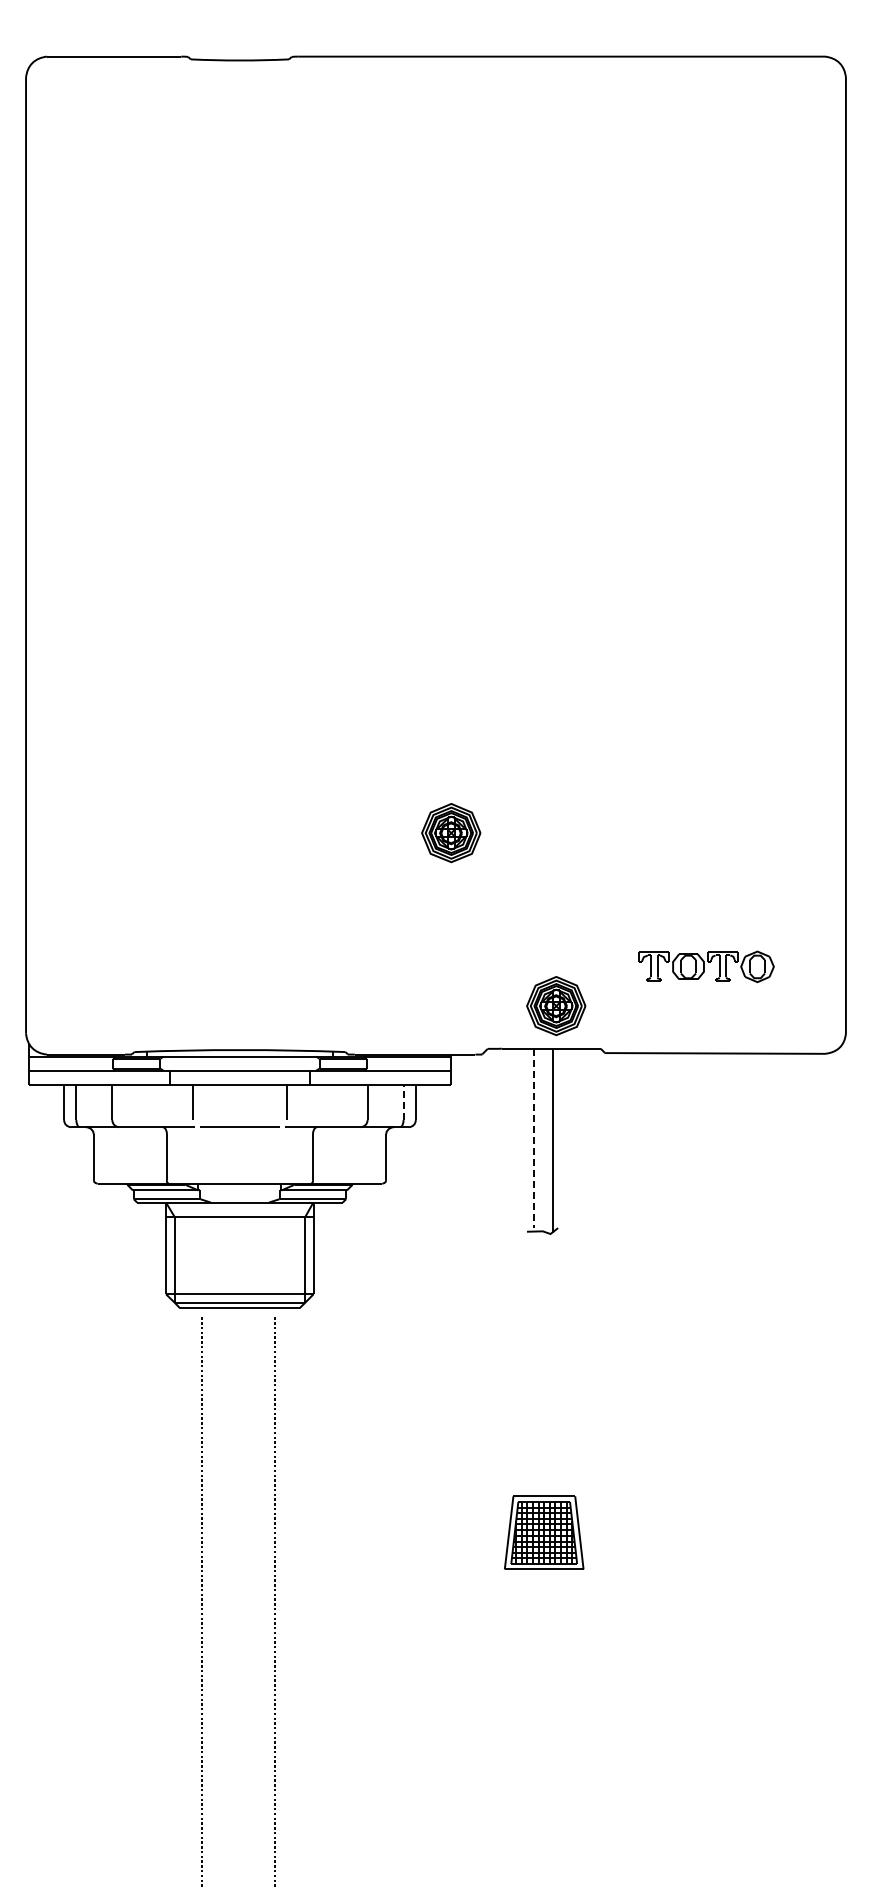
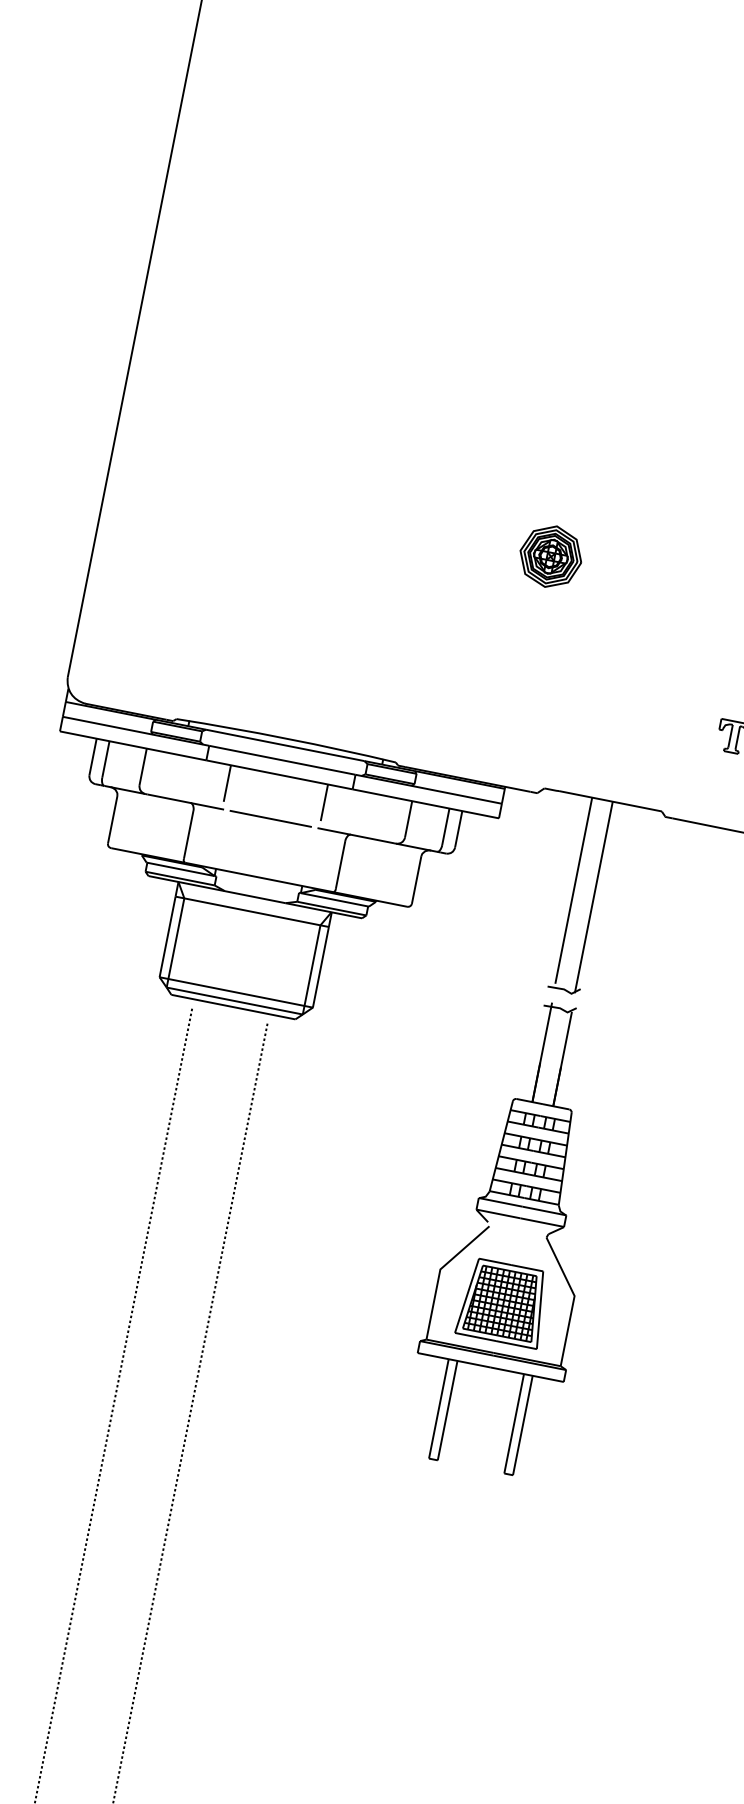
part: (556, 1006) -> (624, 758), removed
line: (403, 1102) -> (445, 826), dashed -> solid
line: (533, 1138) -> (573, 890), dashed -> solid
part: (544, 1451) -> (520, 1218), added

